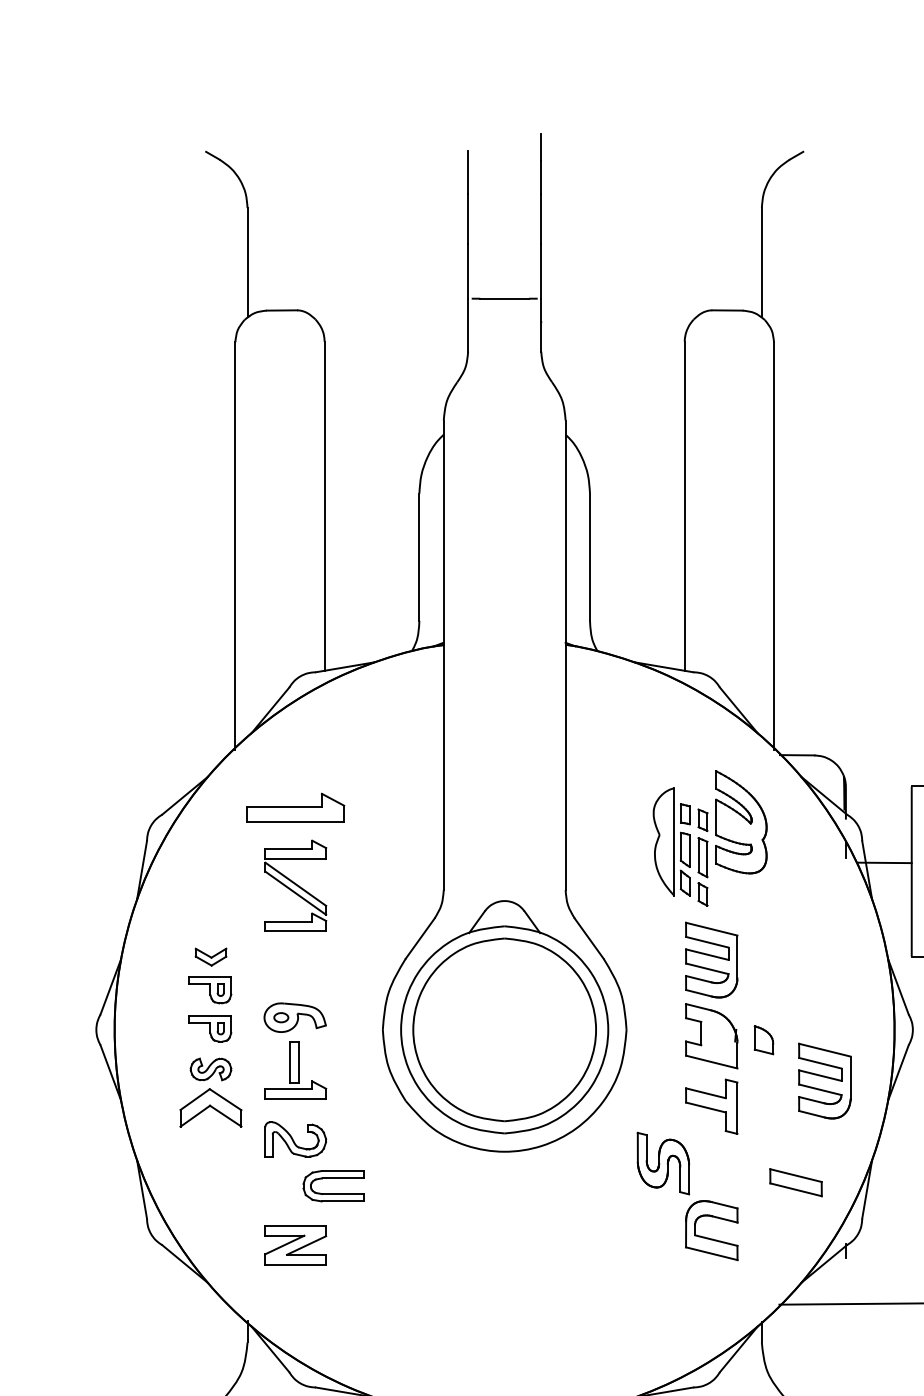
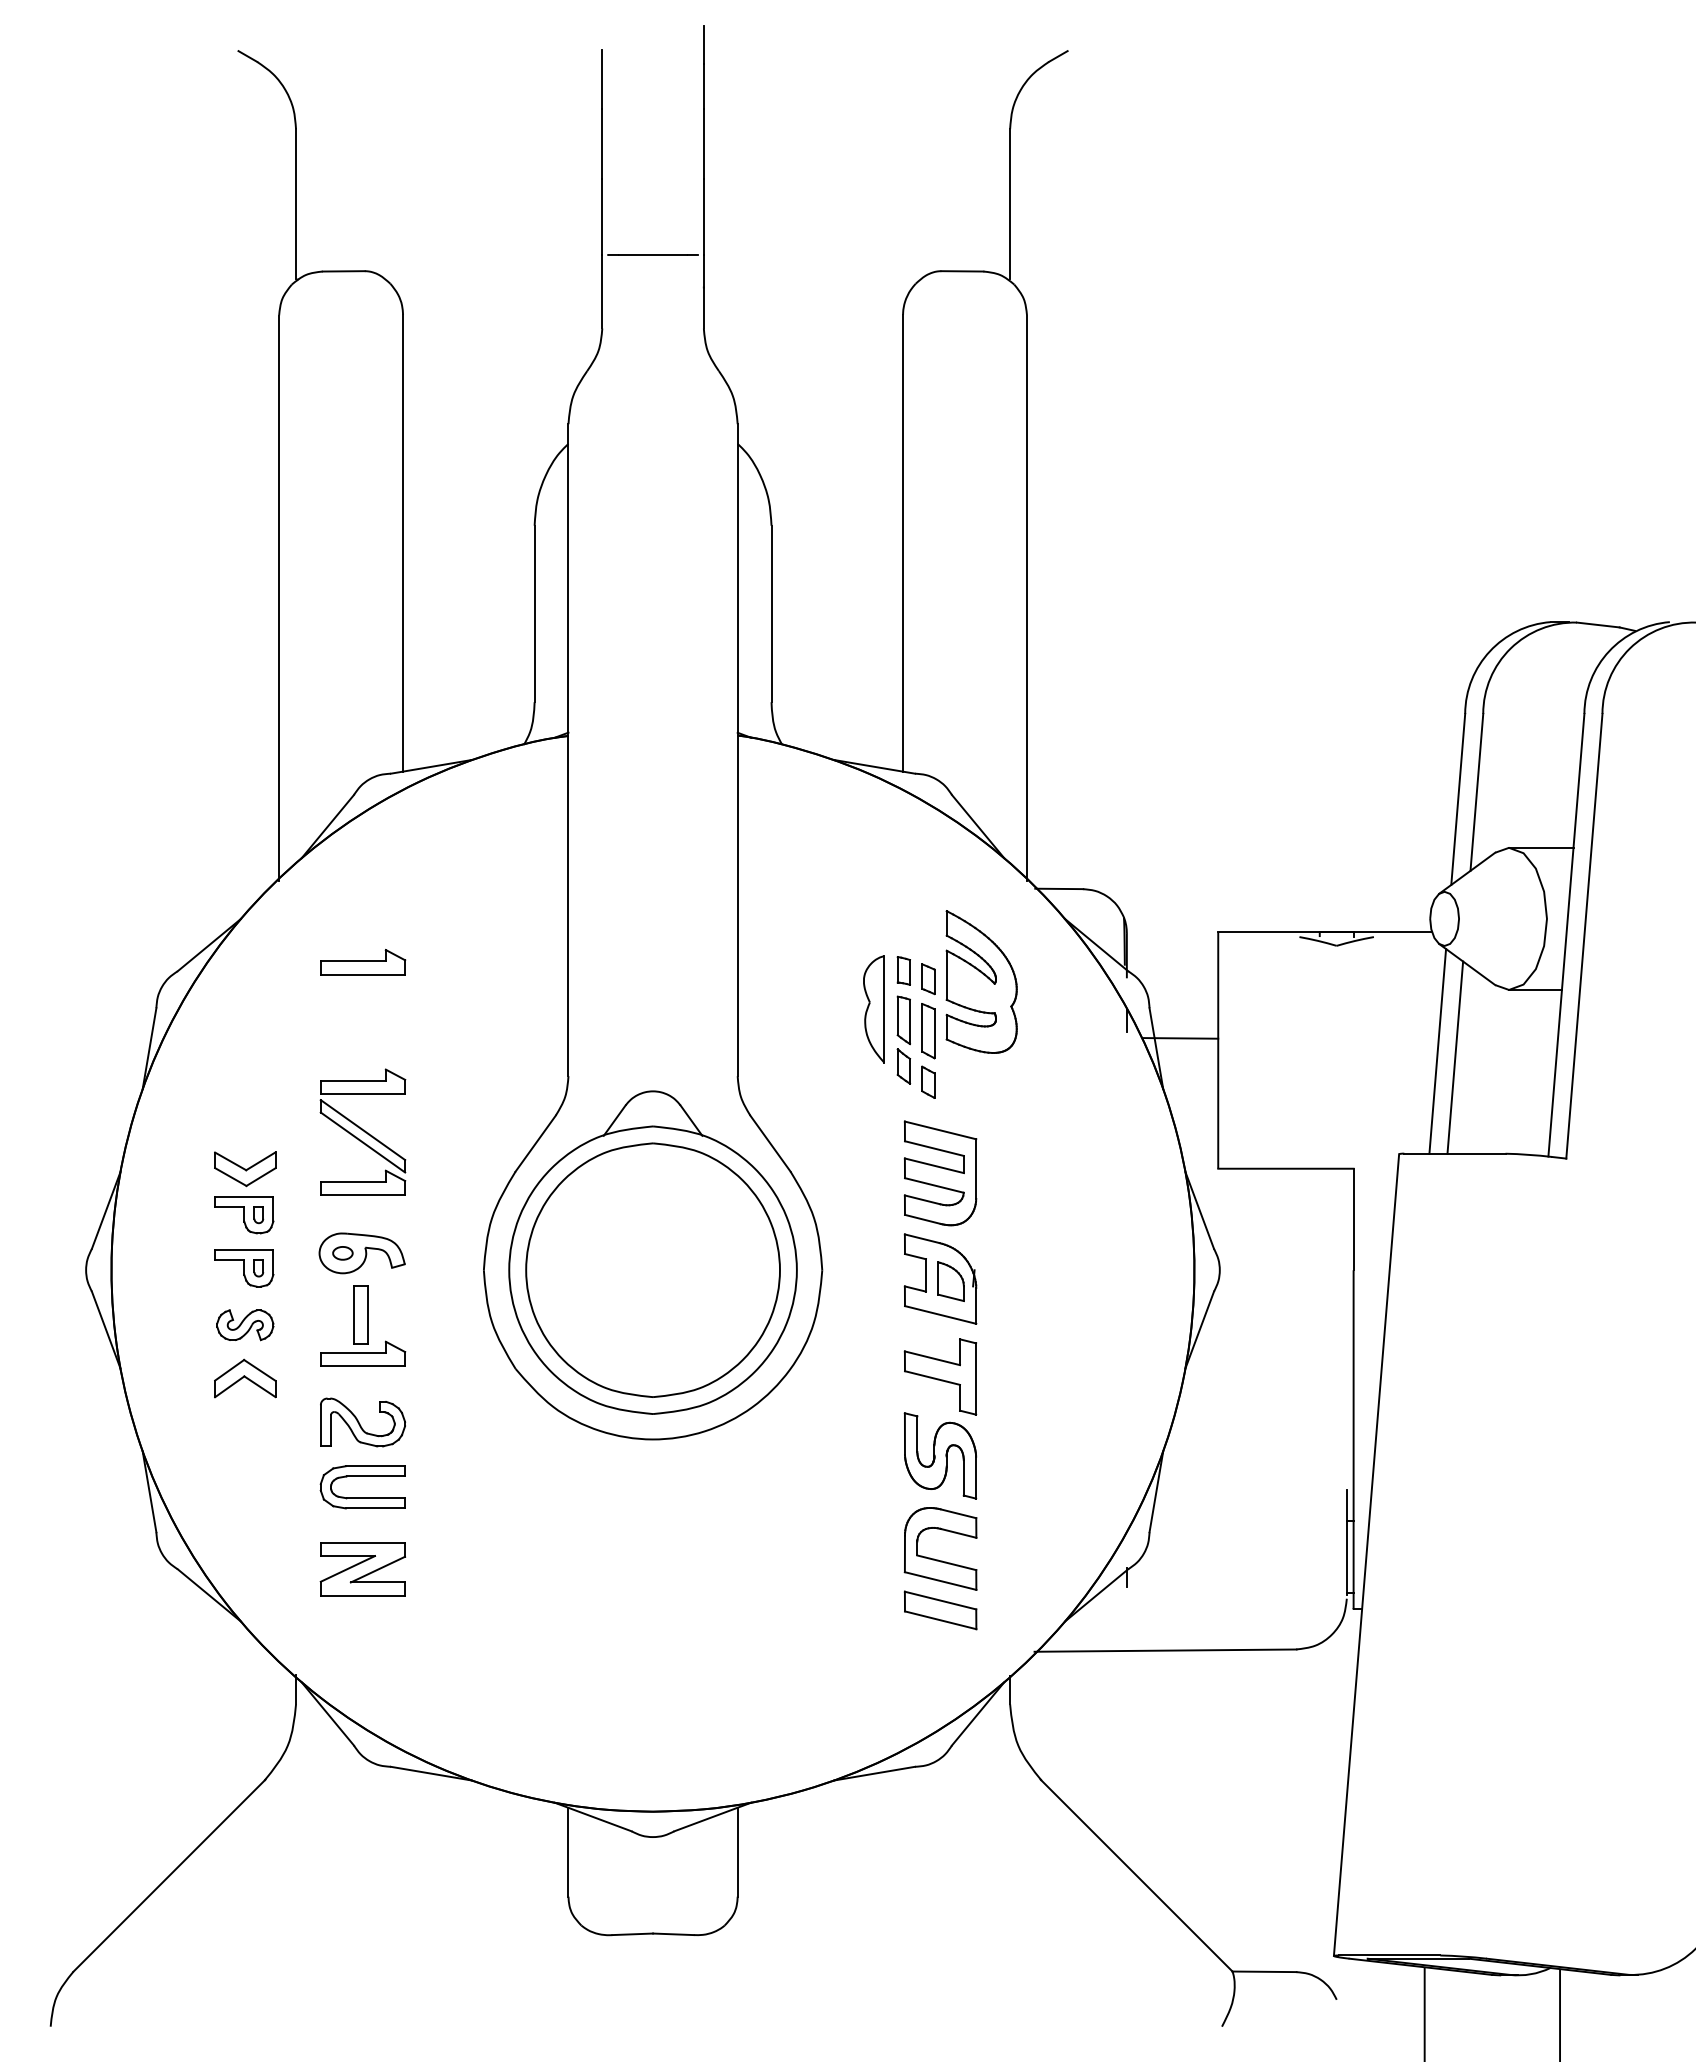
part: (296, 808) -> (363, 962), size x0.62
part: (663, 842) -> (873, 1009), size x0.71
part: (295, 885) -> (362, 1131), moved
part: (211, 957) -> (245, 1169), size x1.43
part: (763, 1040) -> (950, 1281), moved
part: (824, 1081) -> (1097, 1341), removed
part: (211, 1107) -> (245, 1378), size x0.71
part: (663, 1163) -> (940, 1455), moved
part: (795, 1182) -> (940, 1610), moved
part: (333, 1193) -> (362, 1497), moved

